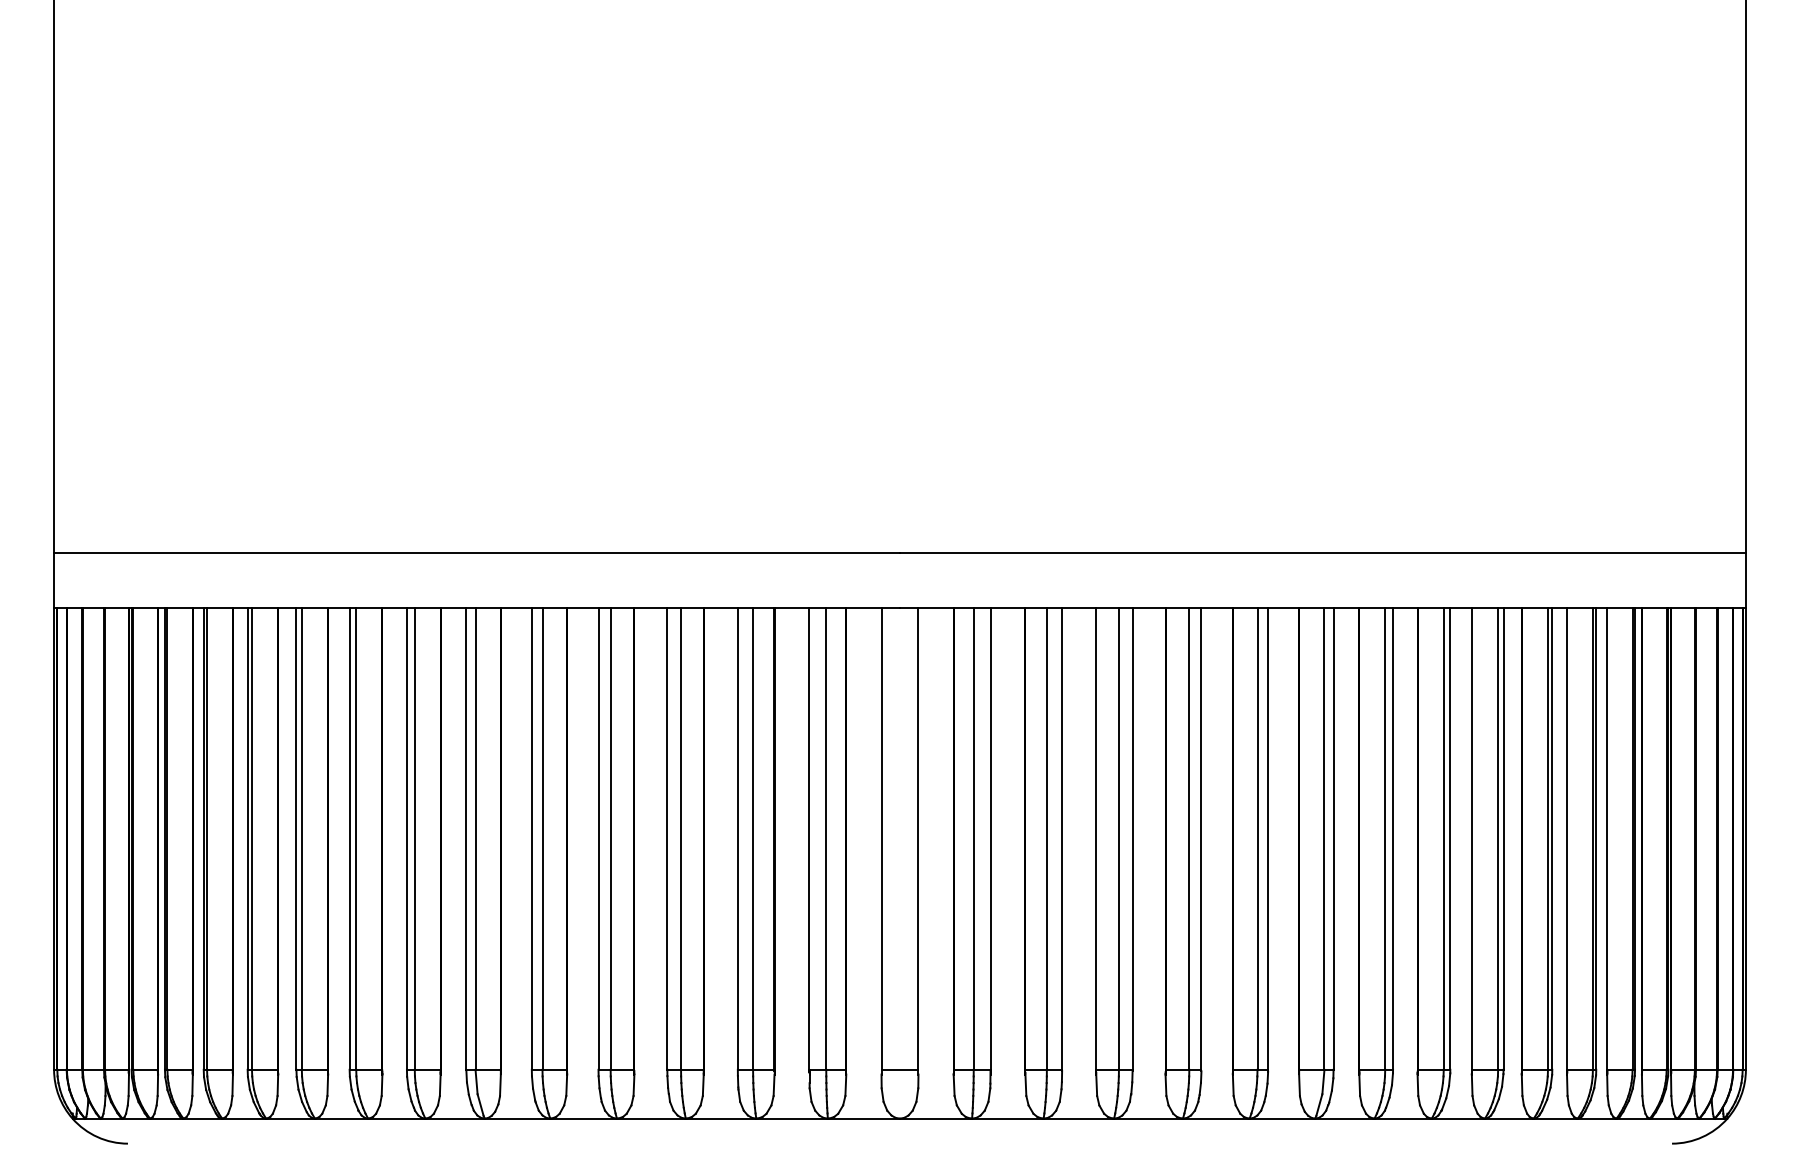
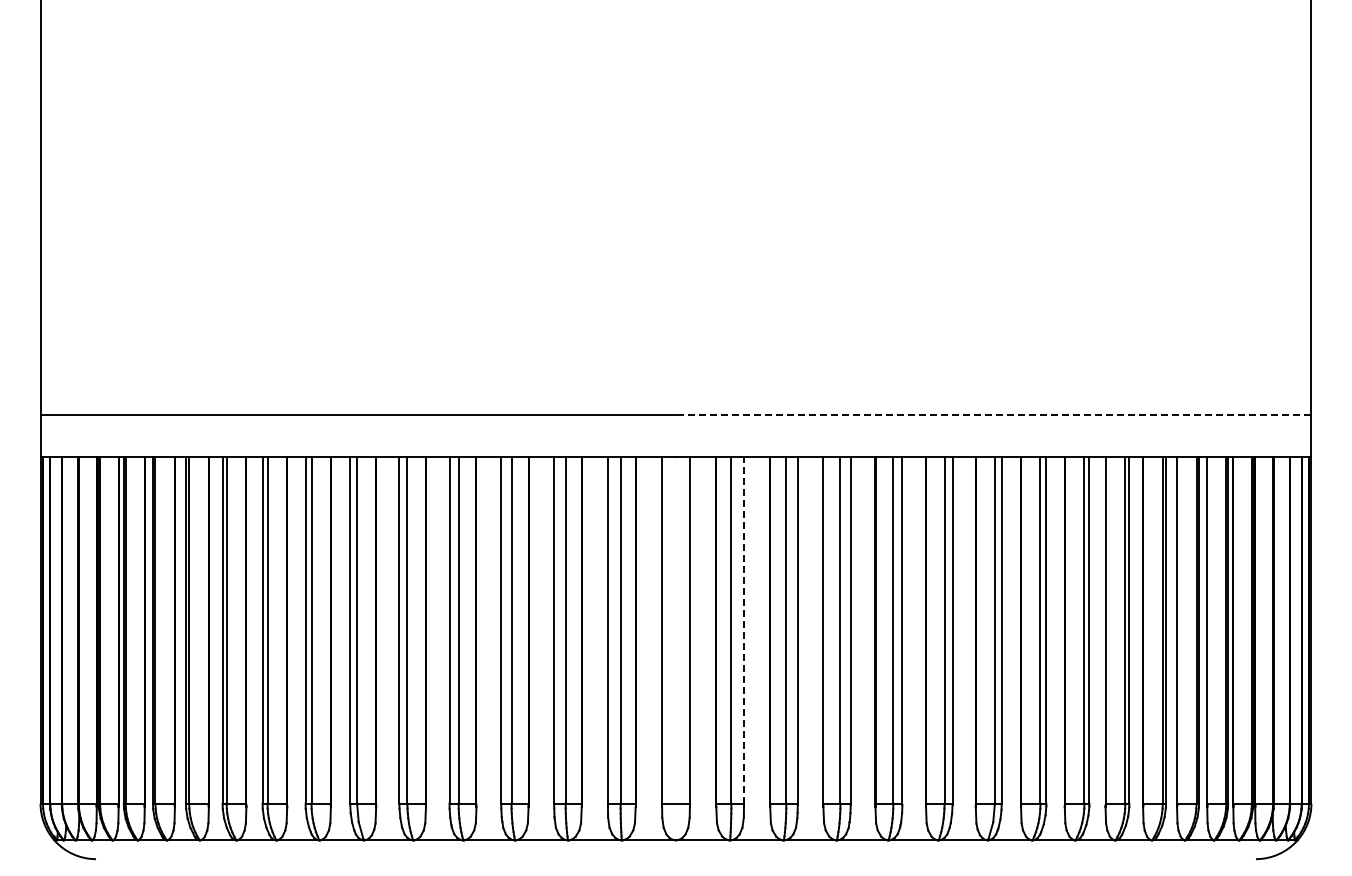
line: (1322, 553) -> (993, 415), solid -> dashed
line: (991, 837) -> (744, 629), solid -> dashed

